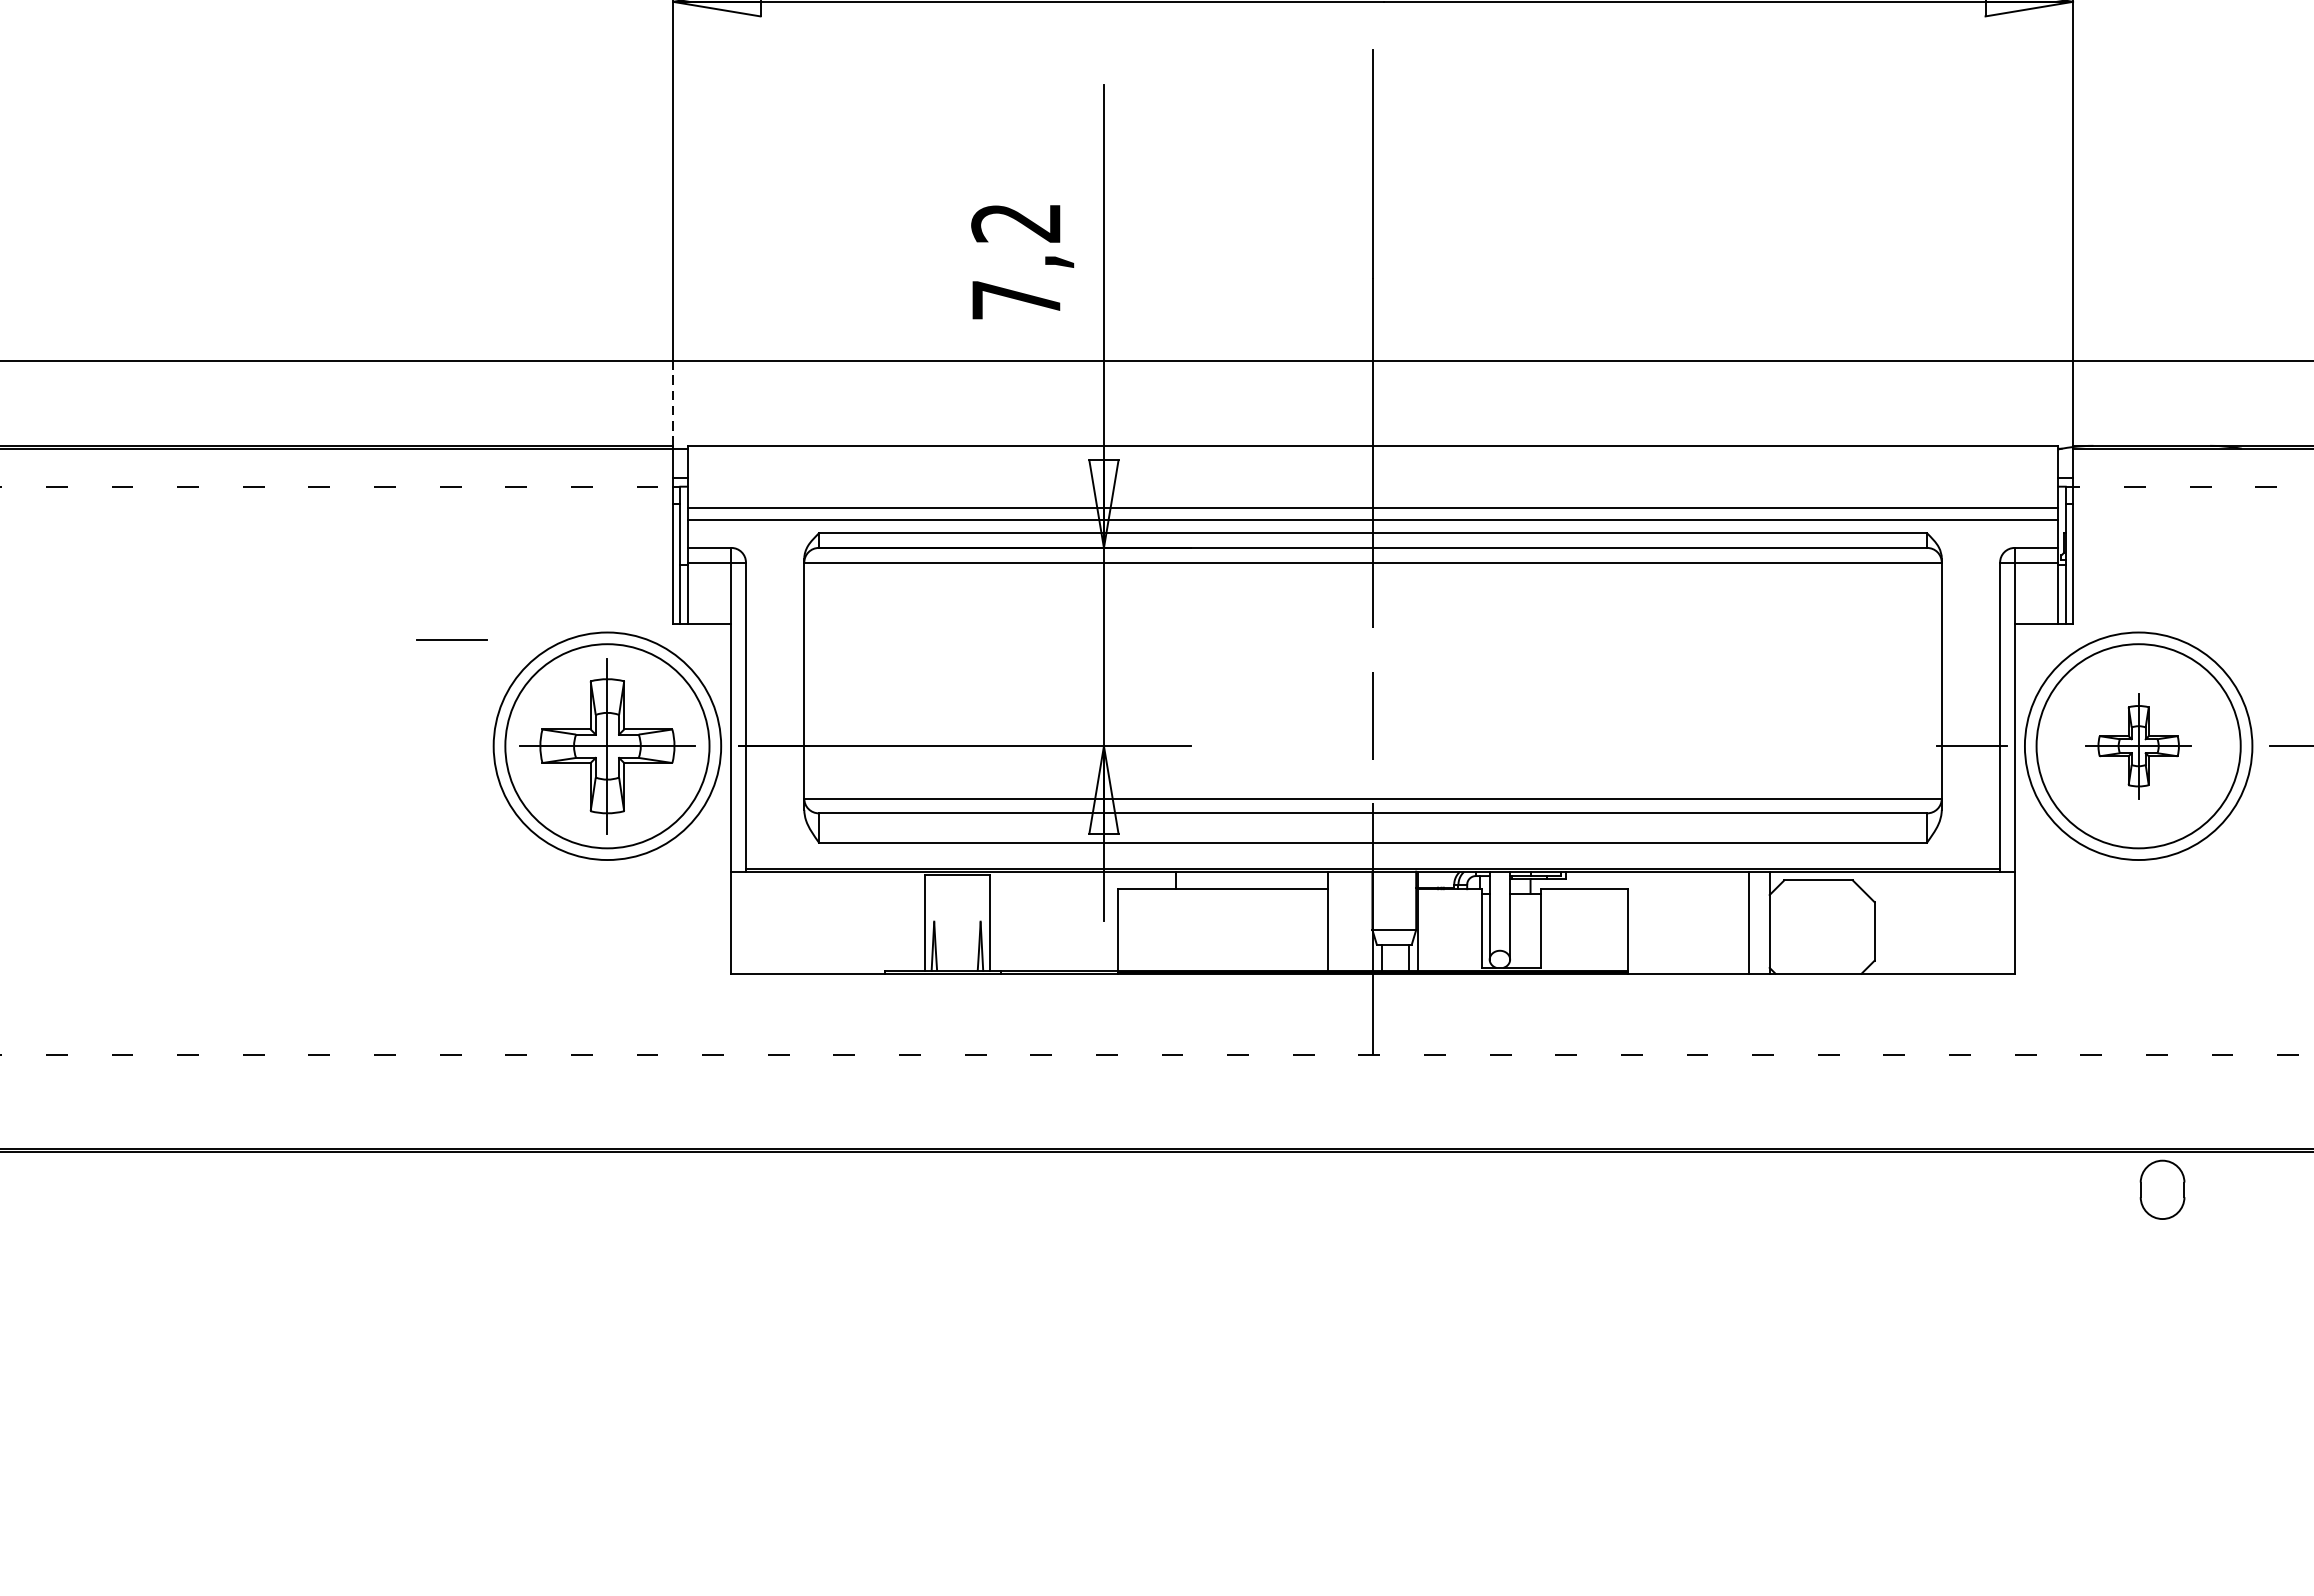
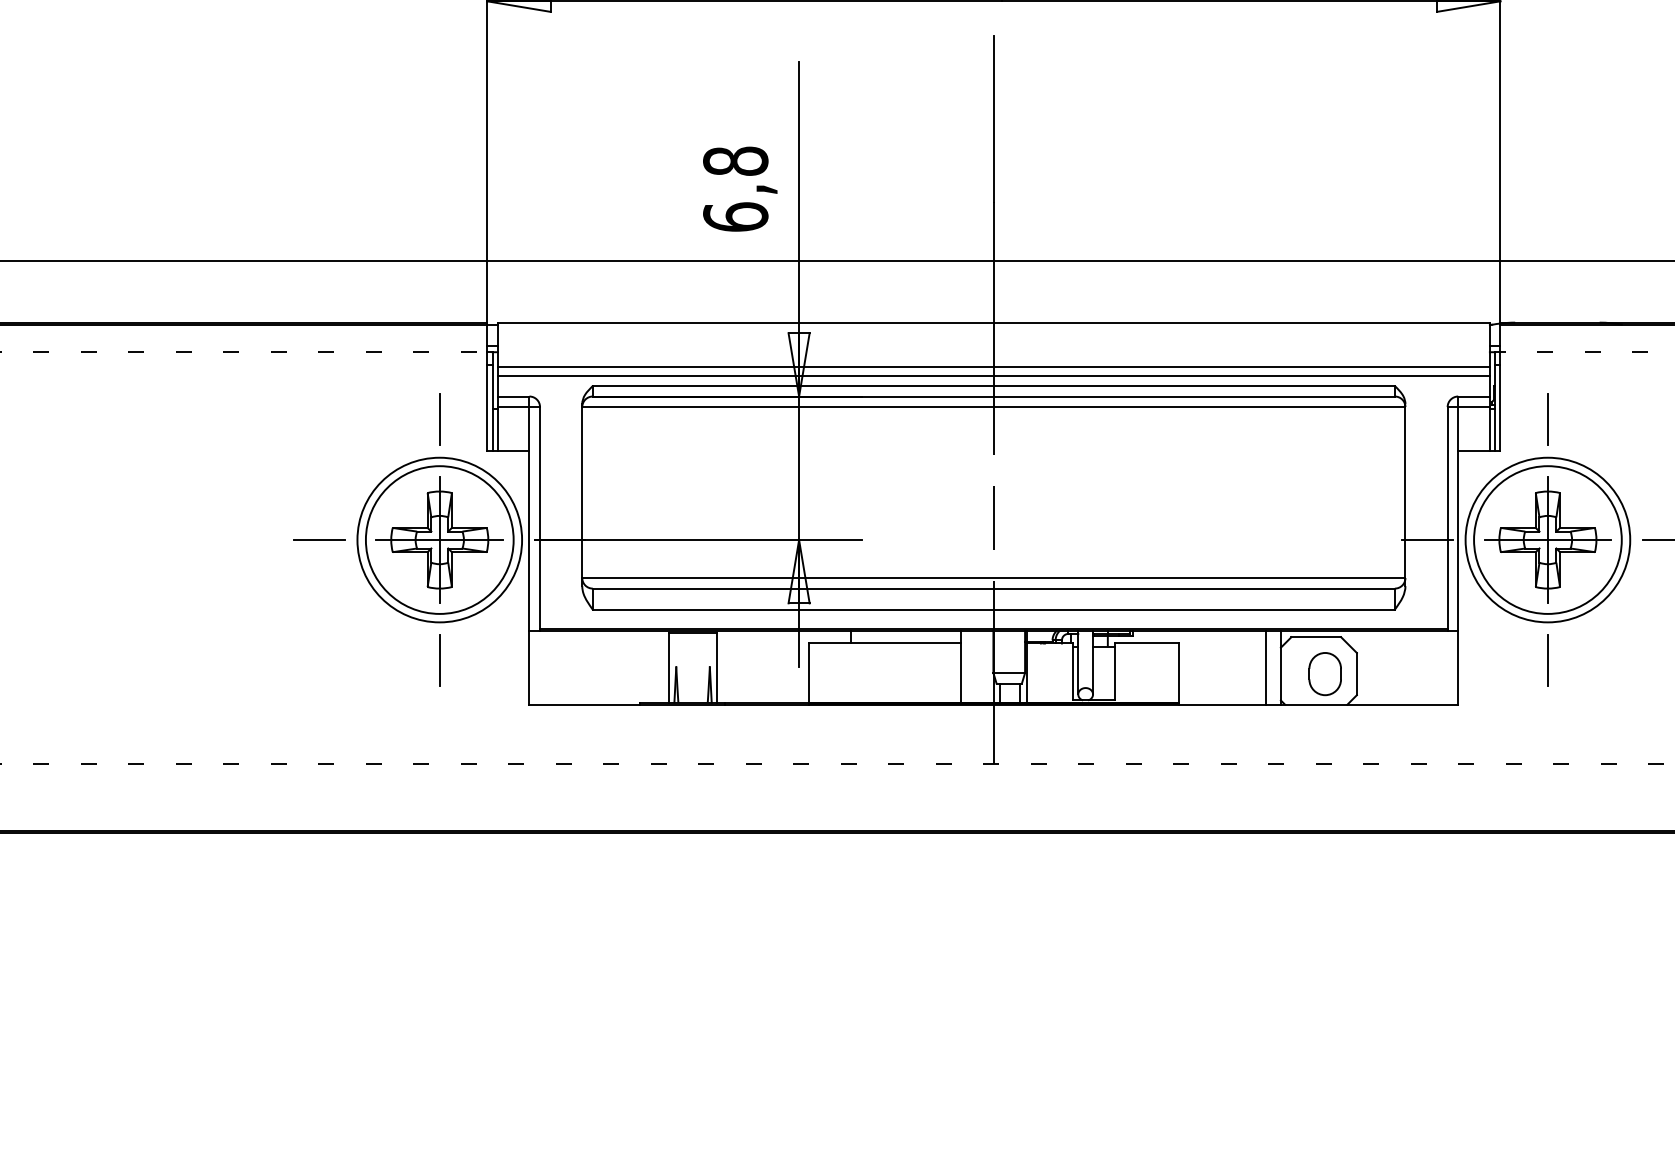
text: (1016, 260) -> (735, 188), 7,2 -> 6,8
line: (673, 404) -> (487, 292), dashed -> solid
line: (607, 579) -> (439, 419), added
line: (2138, 579) -> (1547, 419), added
line: (452, 639) -> (319, 539), moved
part: (2138, 745) -> (1547, 539), size x1.67
line: (607, 912) -> (439, 660), added
line: (2138, 912) -> (1547, 660), added
part: (2161, 1190) -> (1324, 674), moved

